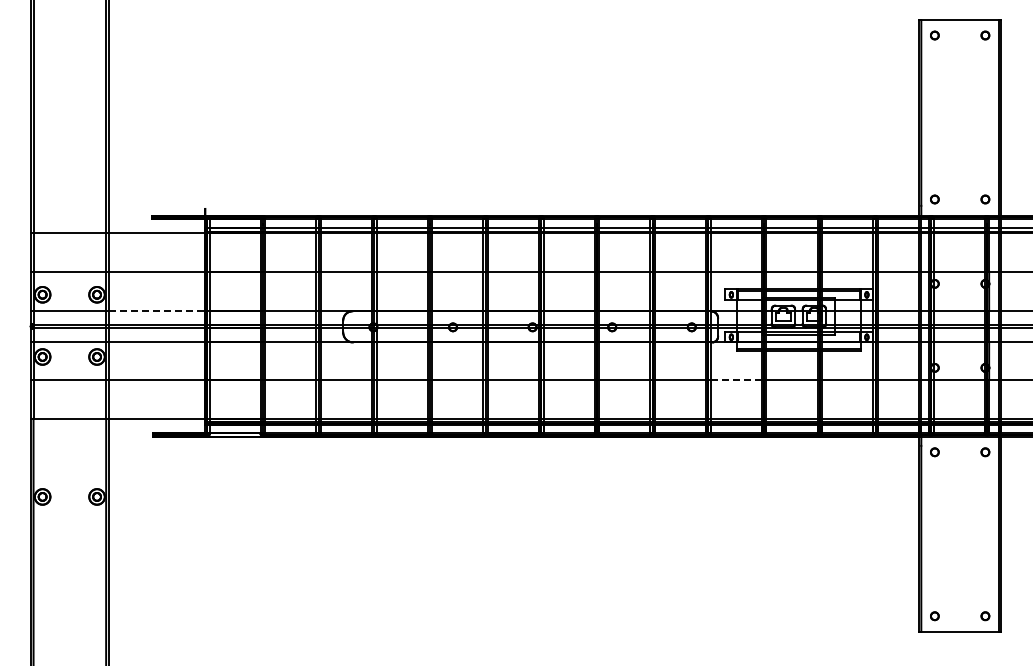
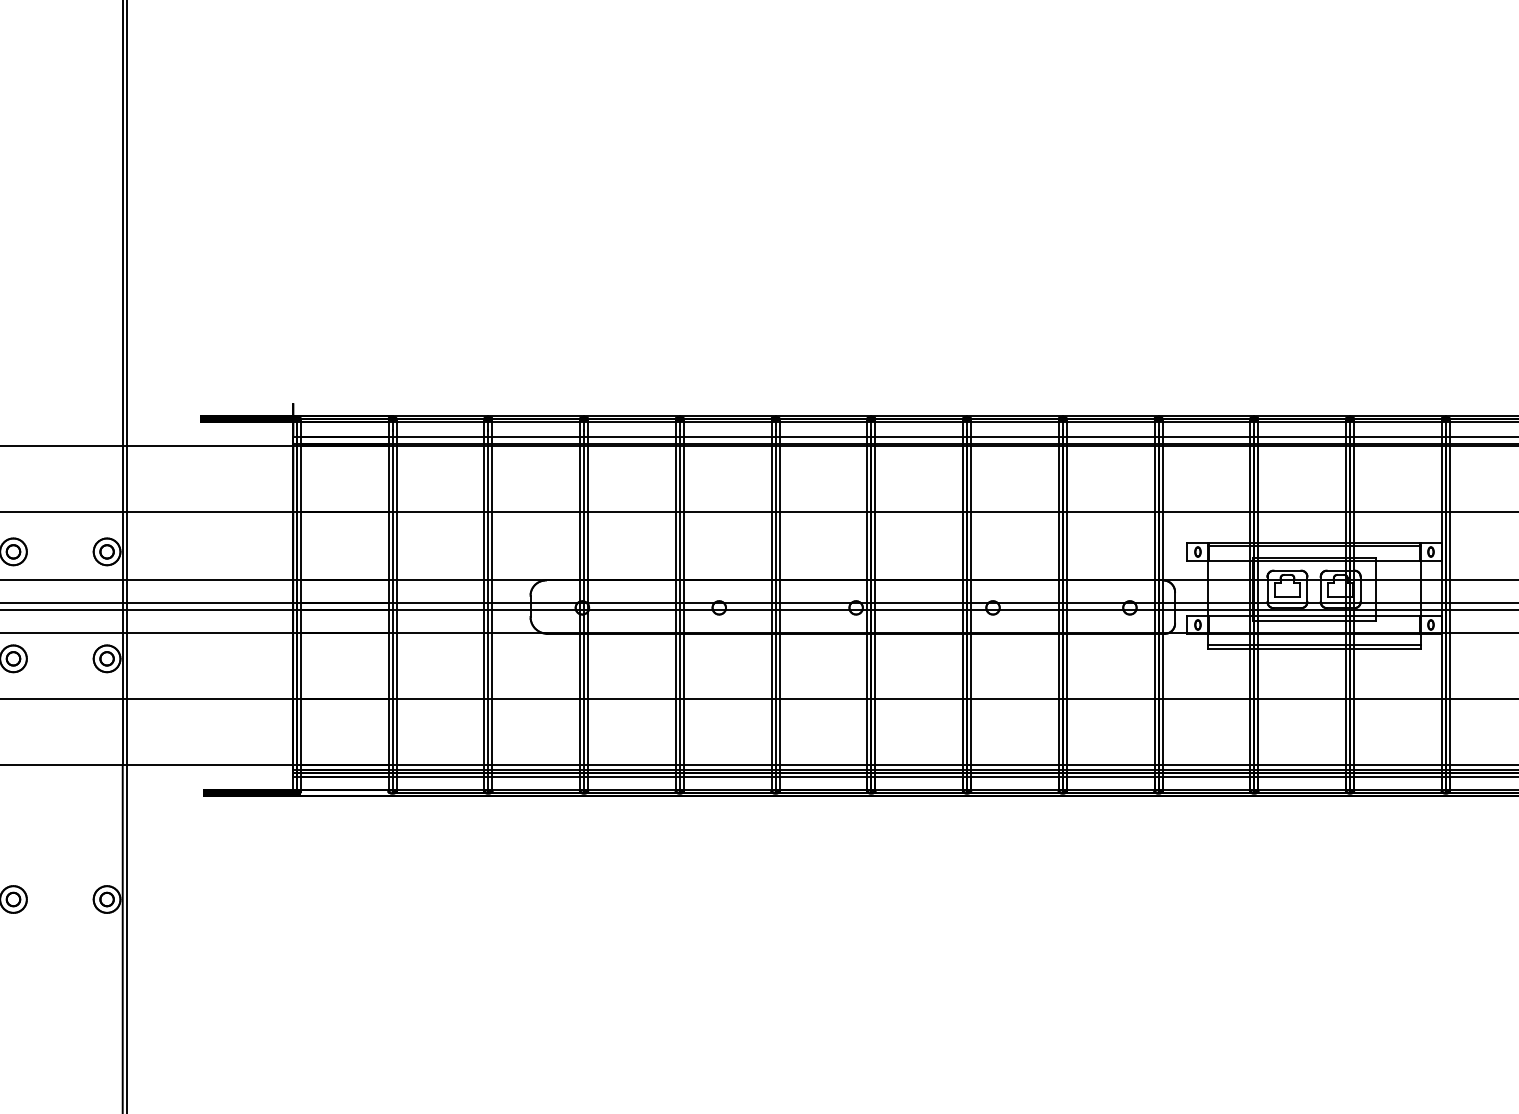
line: (157, 311) -> (211, 580), dashed -> solid
line: (736, 380) -> (1206, 699), dashed -> solid

